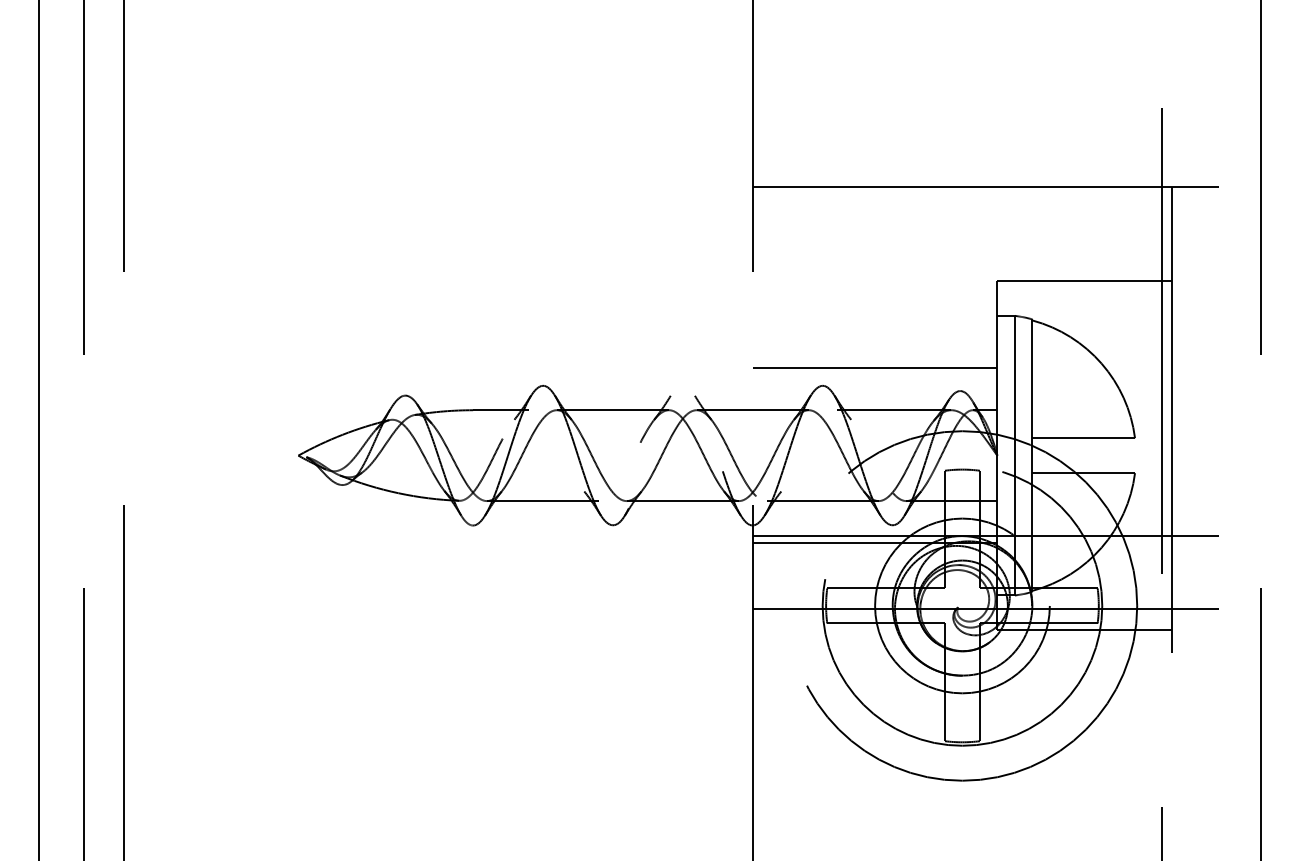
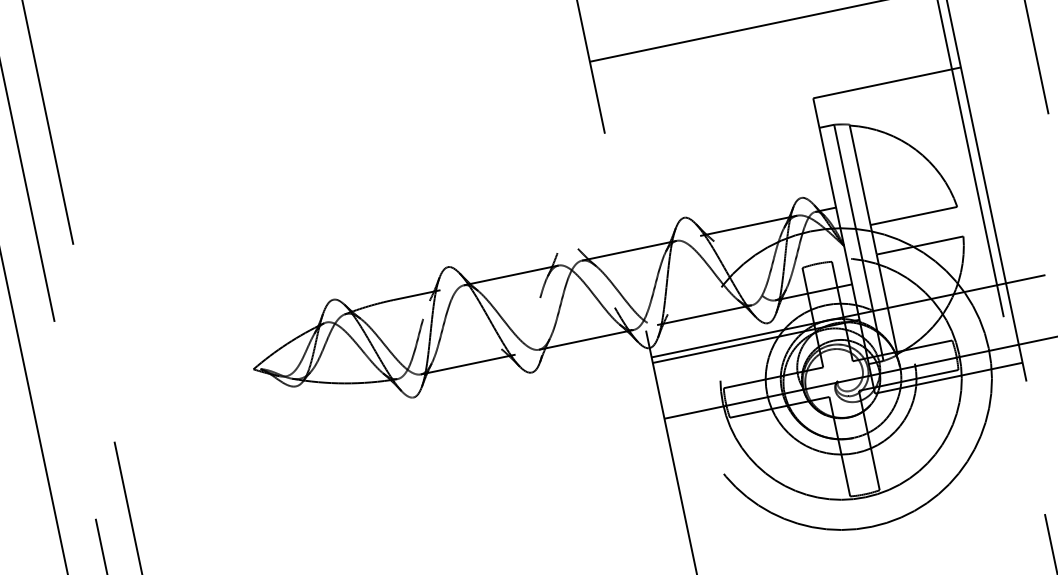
line: (874, 368) -> (724, 194), removed

